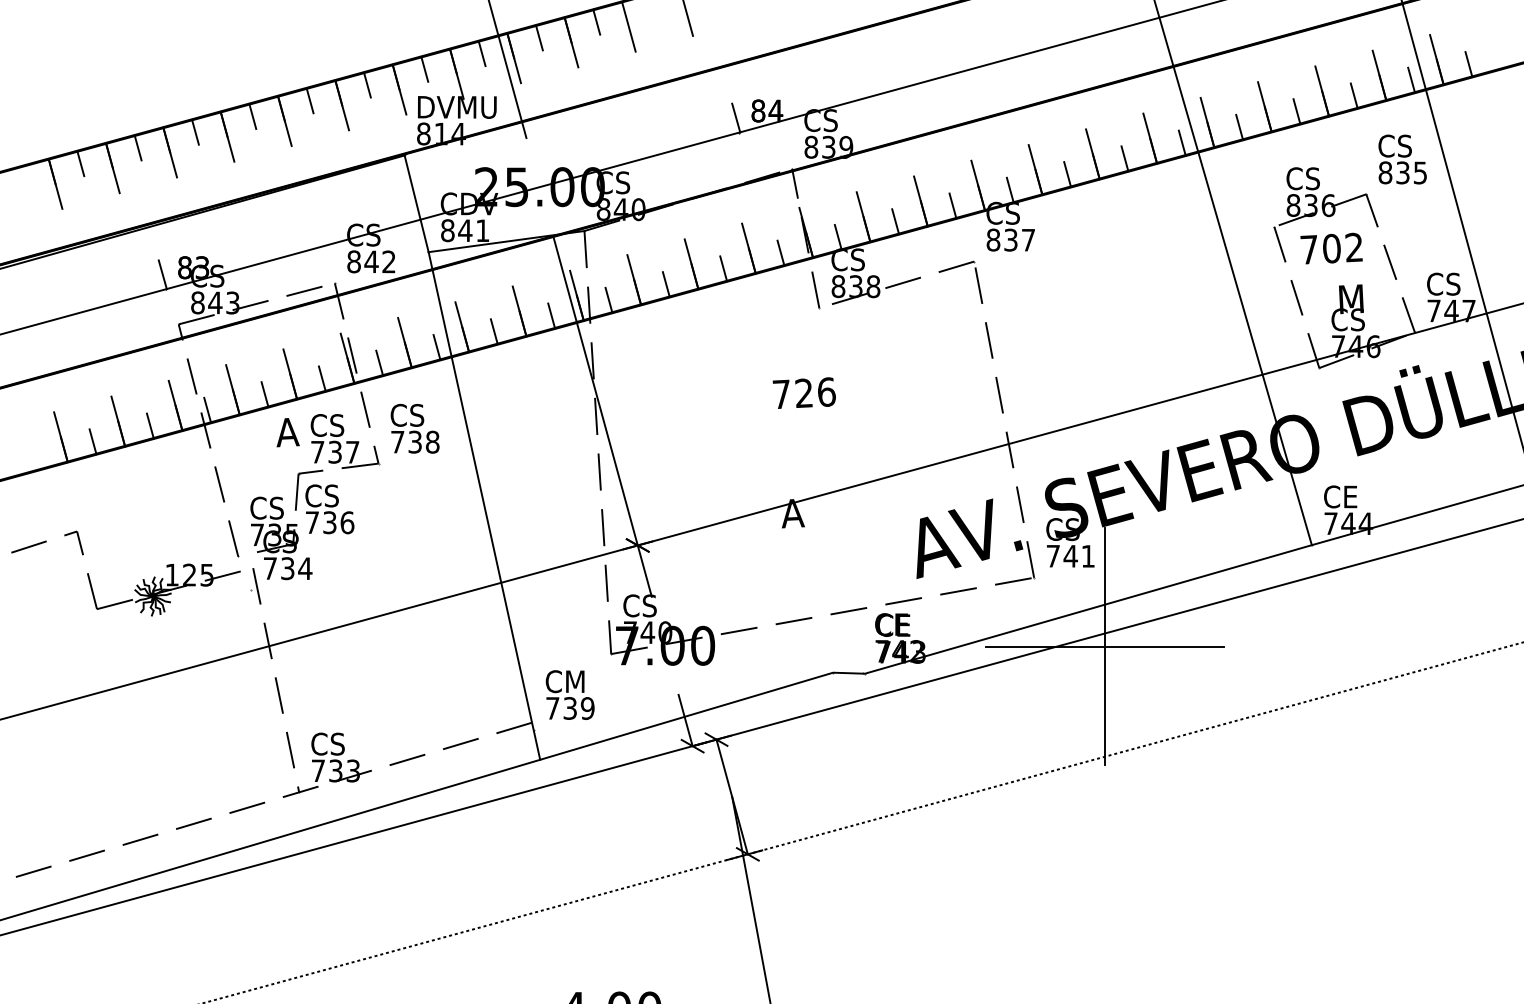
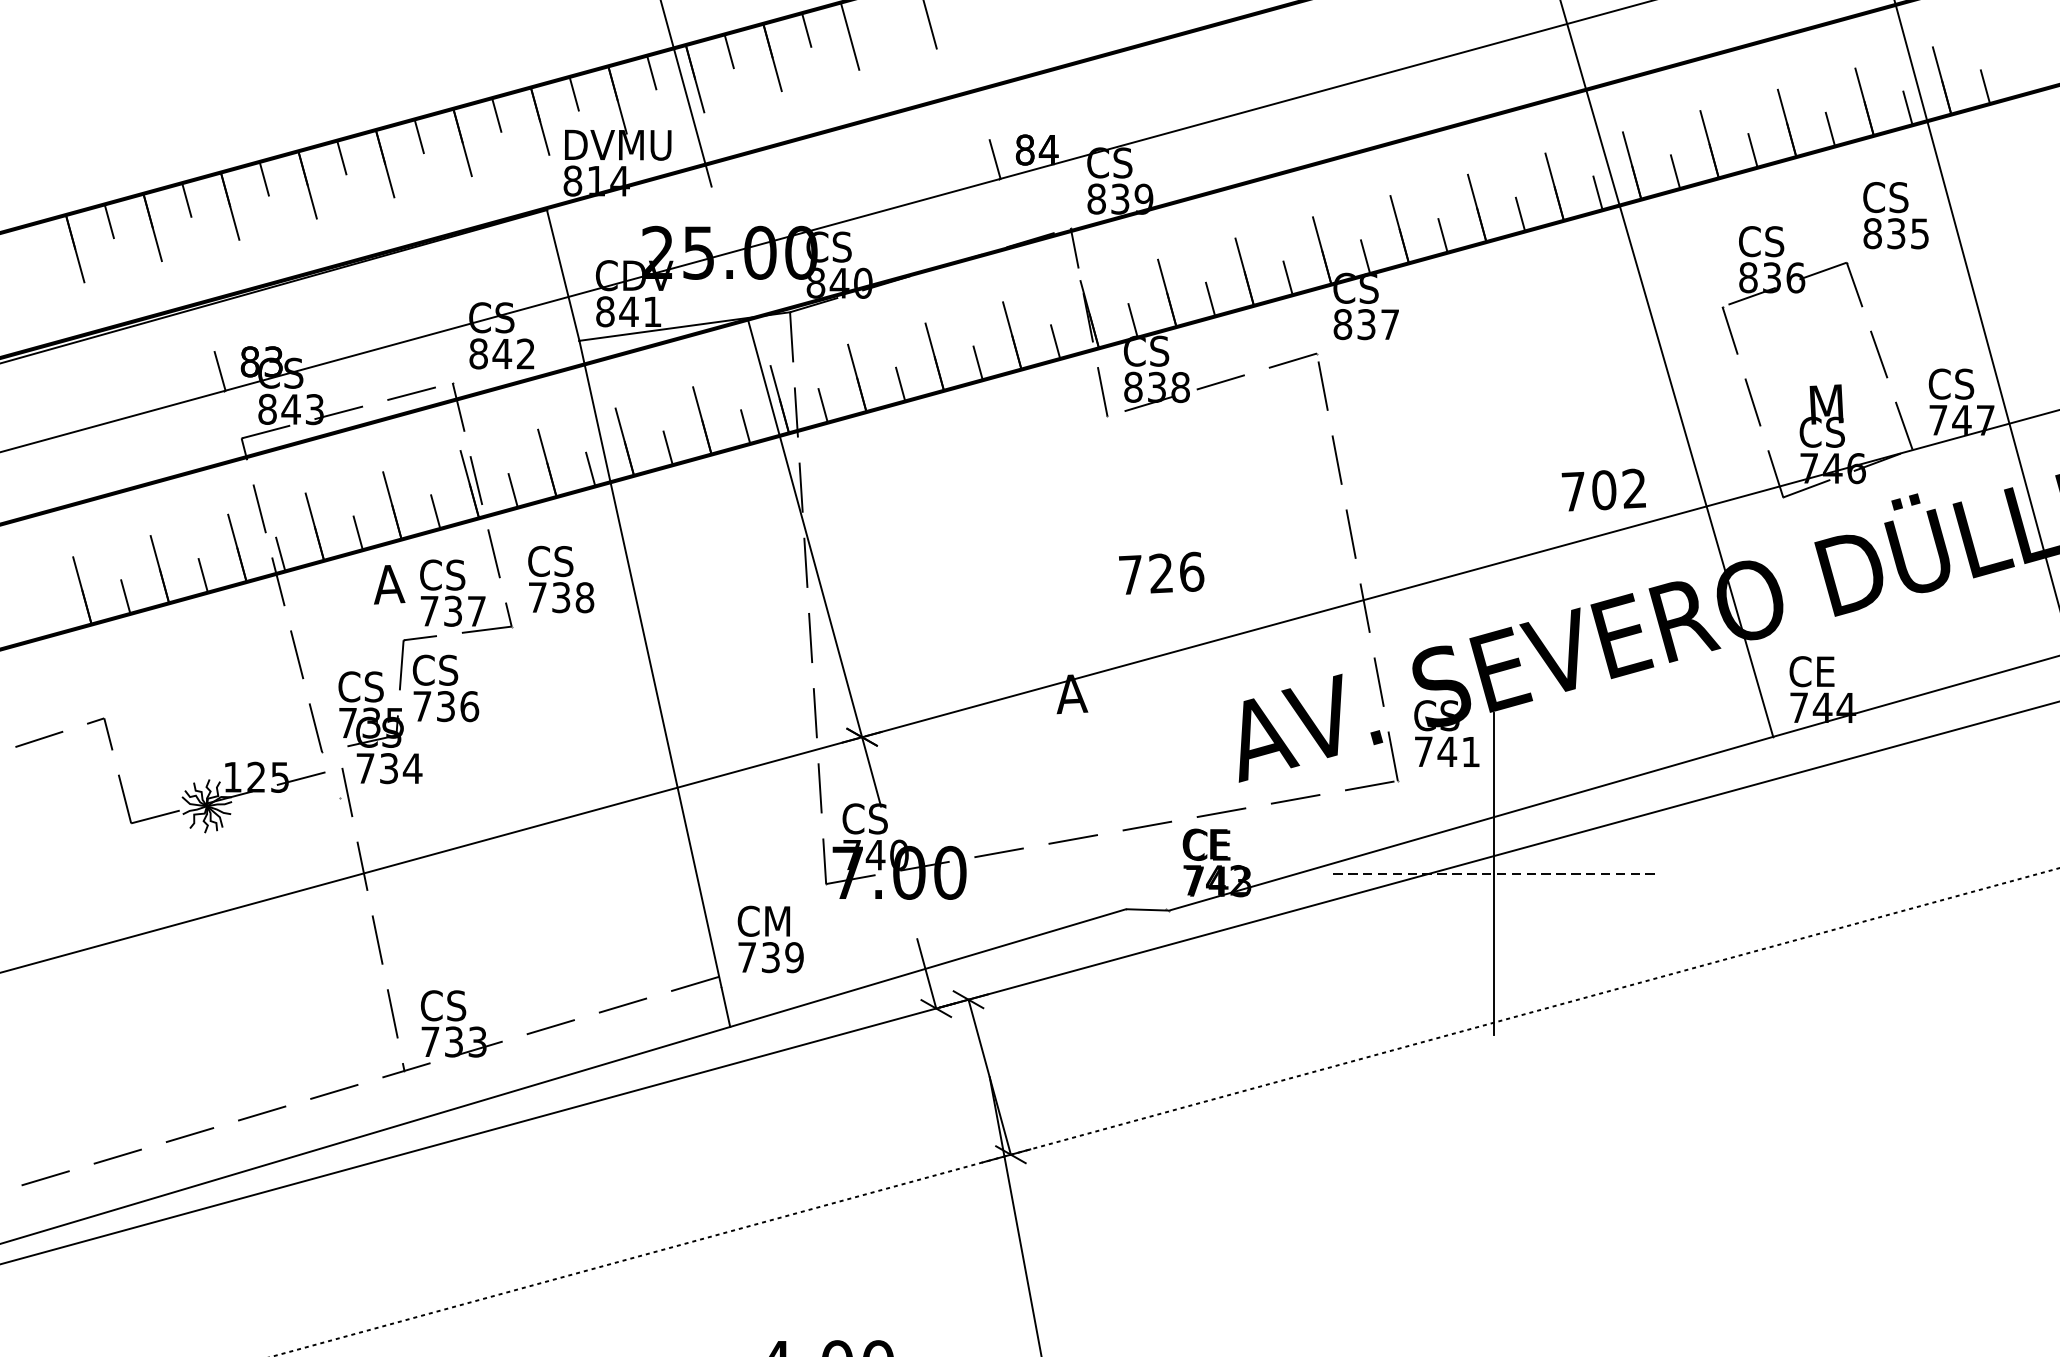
text: (1331, 248) -> (1603, 489), moved
text: (803, 392) -> (1160, 572), moved
line: (1105, 646) -> (1494, 873), solid -> dashed

